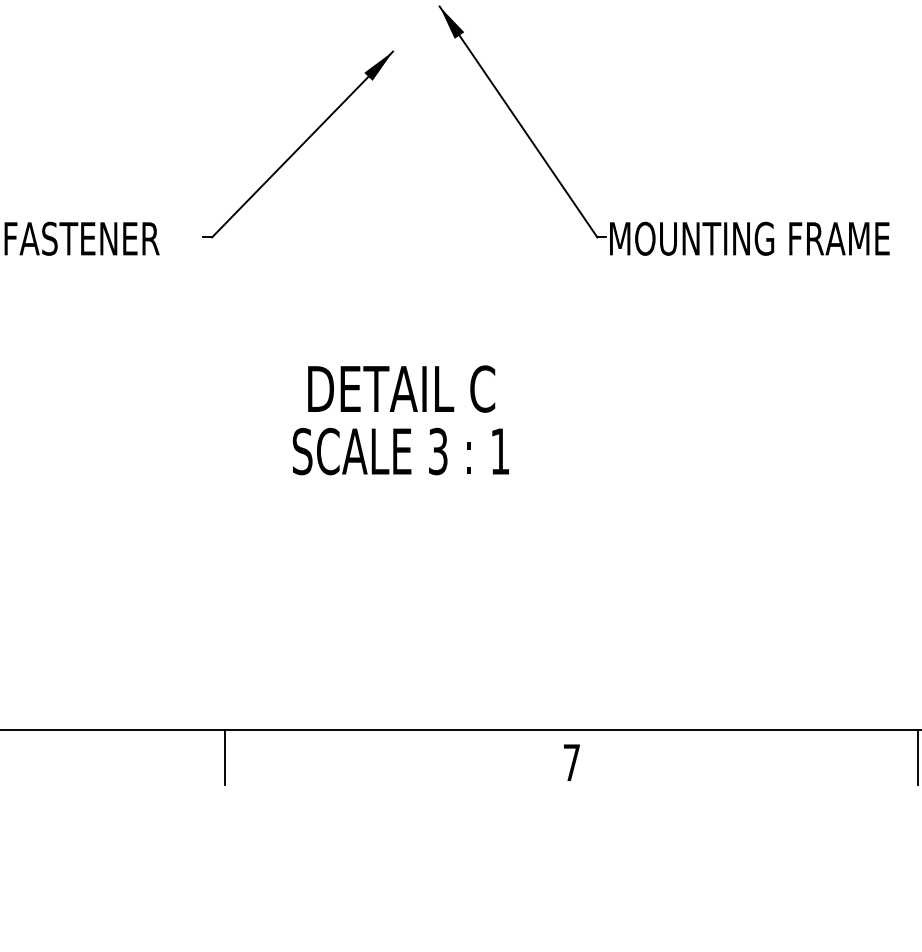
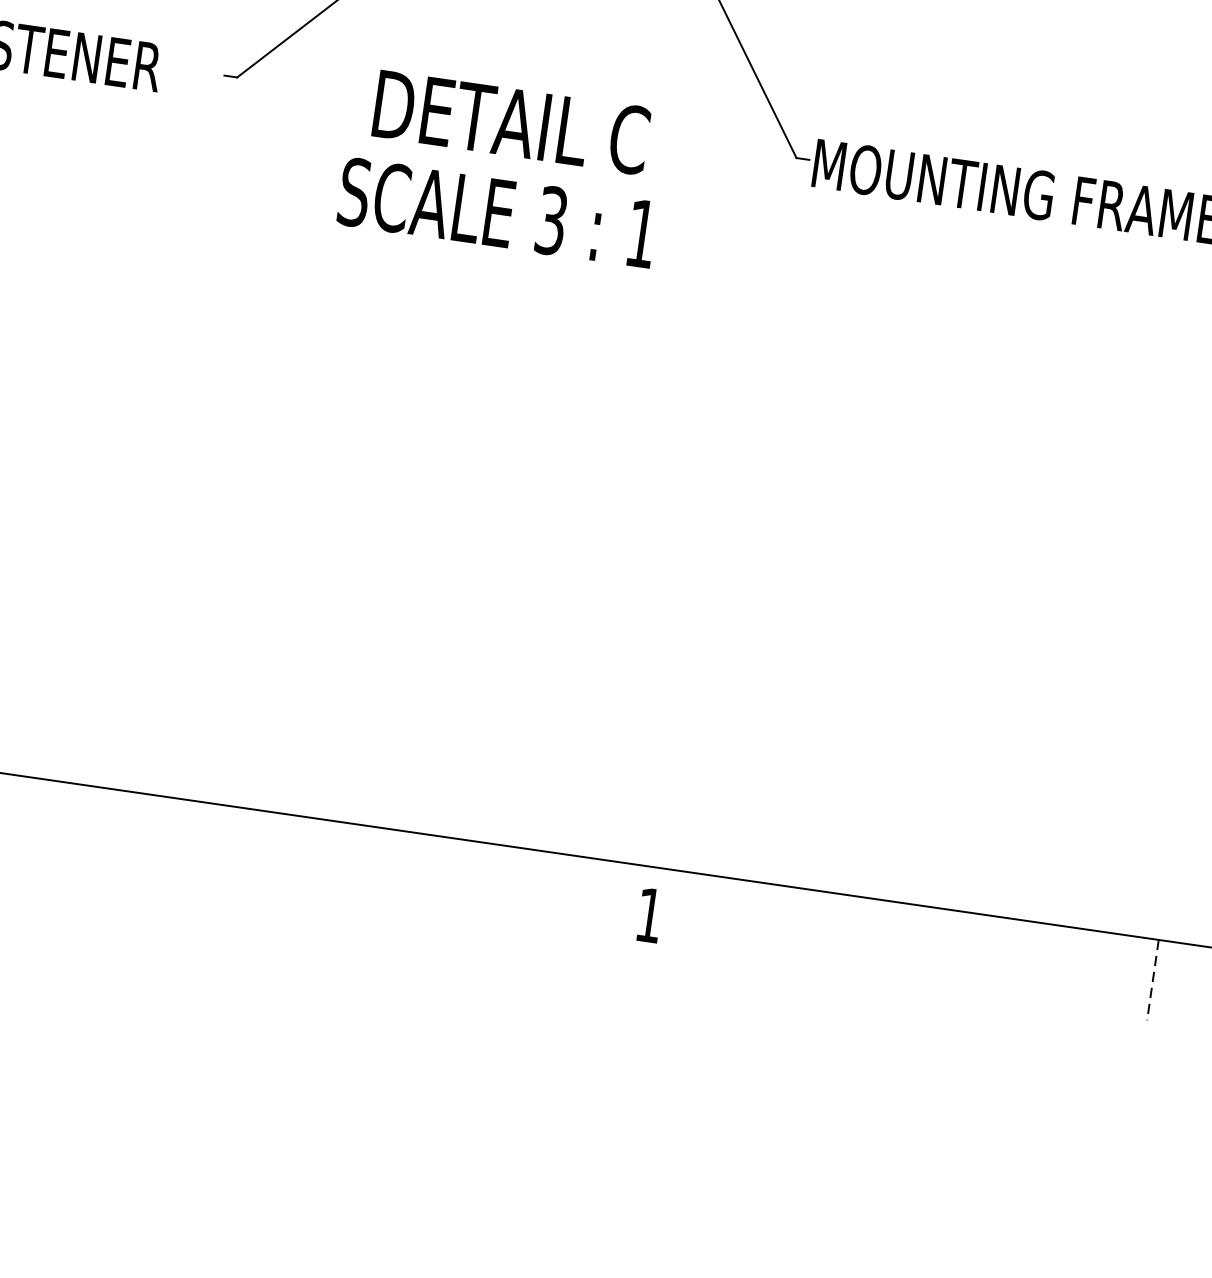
text: (400, 420) -> (503, 167), moved
line: (225, 757) -> (147, 835), removed
line: (917, 757) -> (1152, 980), solid -> dashed
text: (571, 762) -> (649, 914), 7 -> 1

